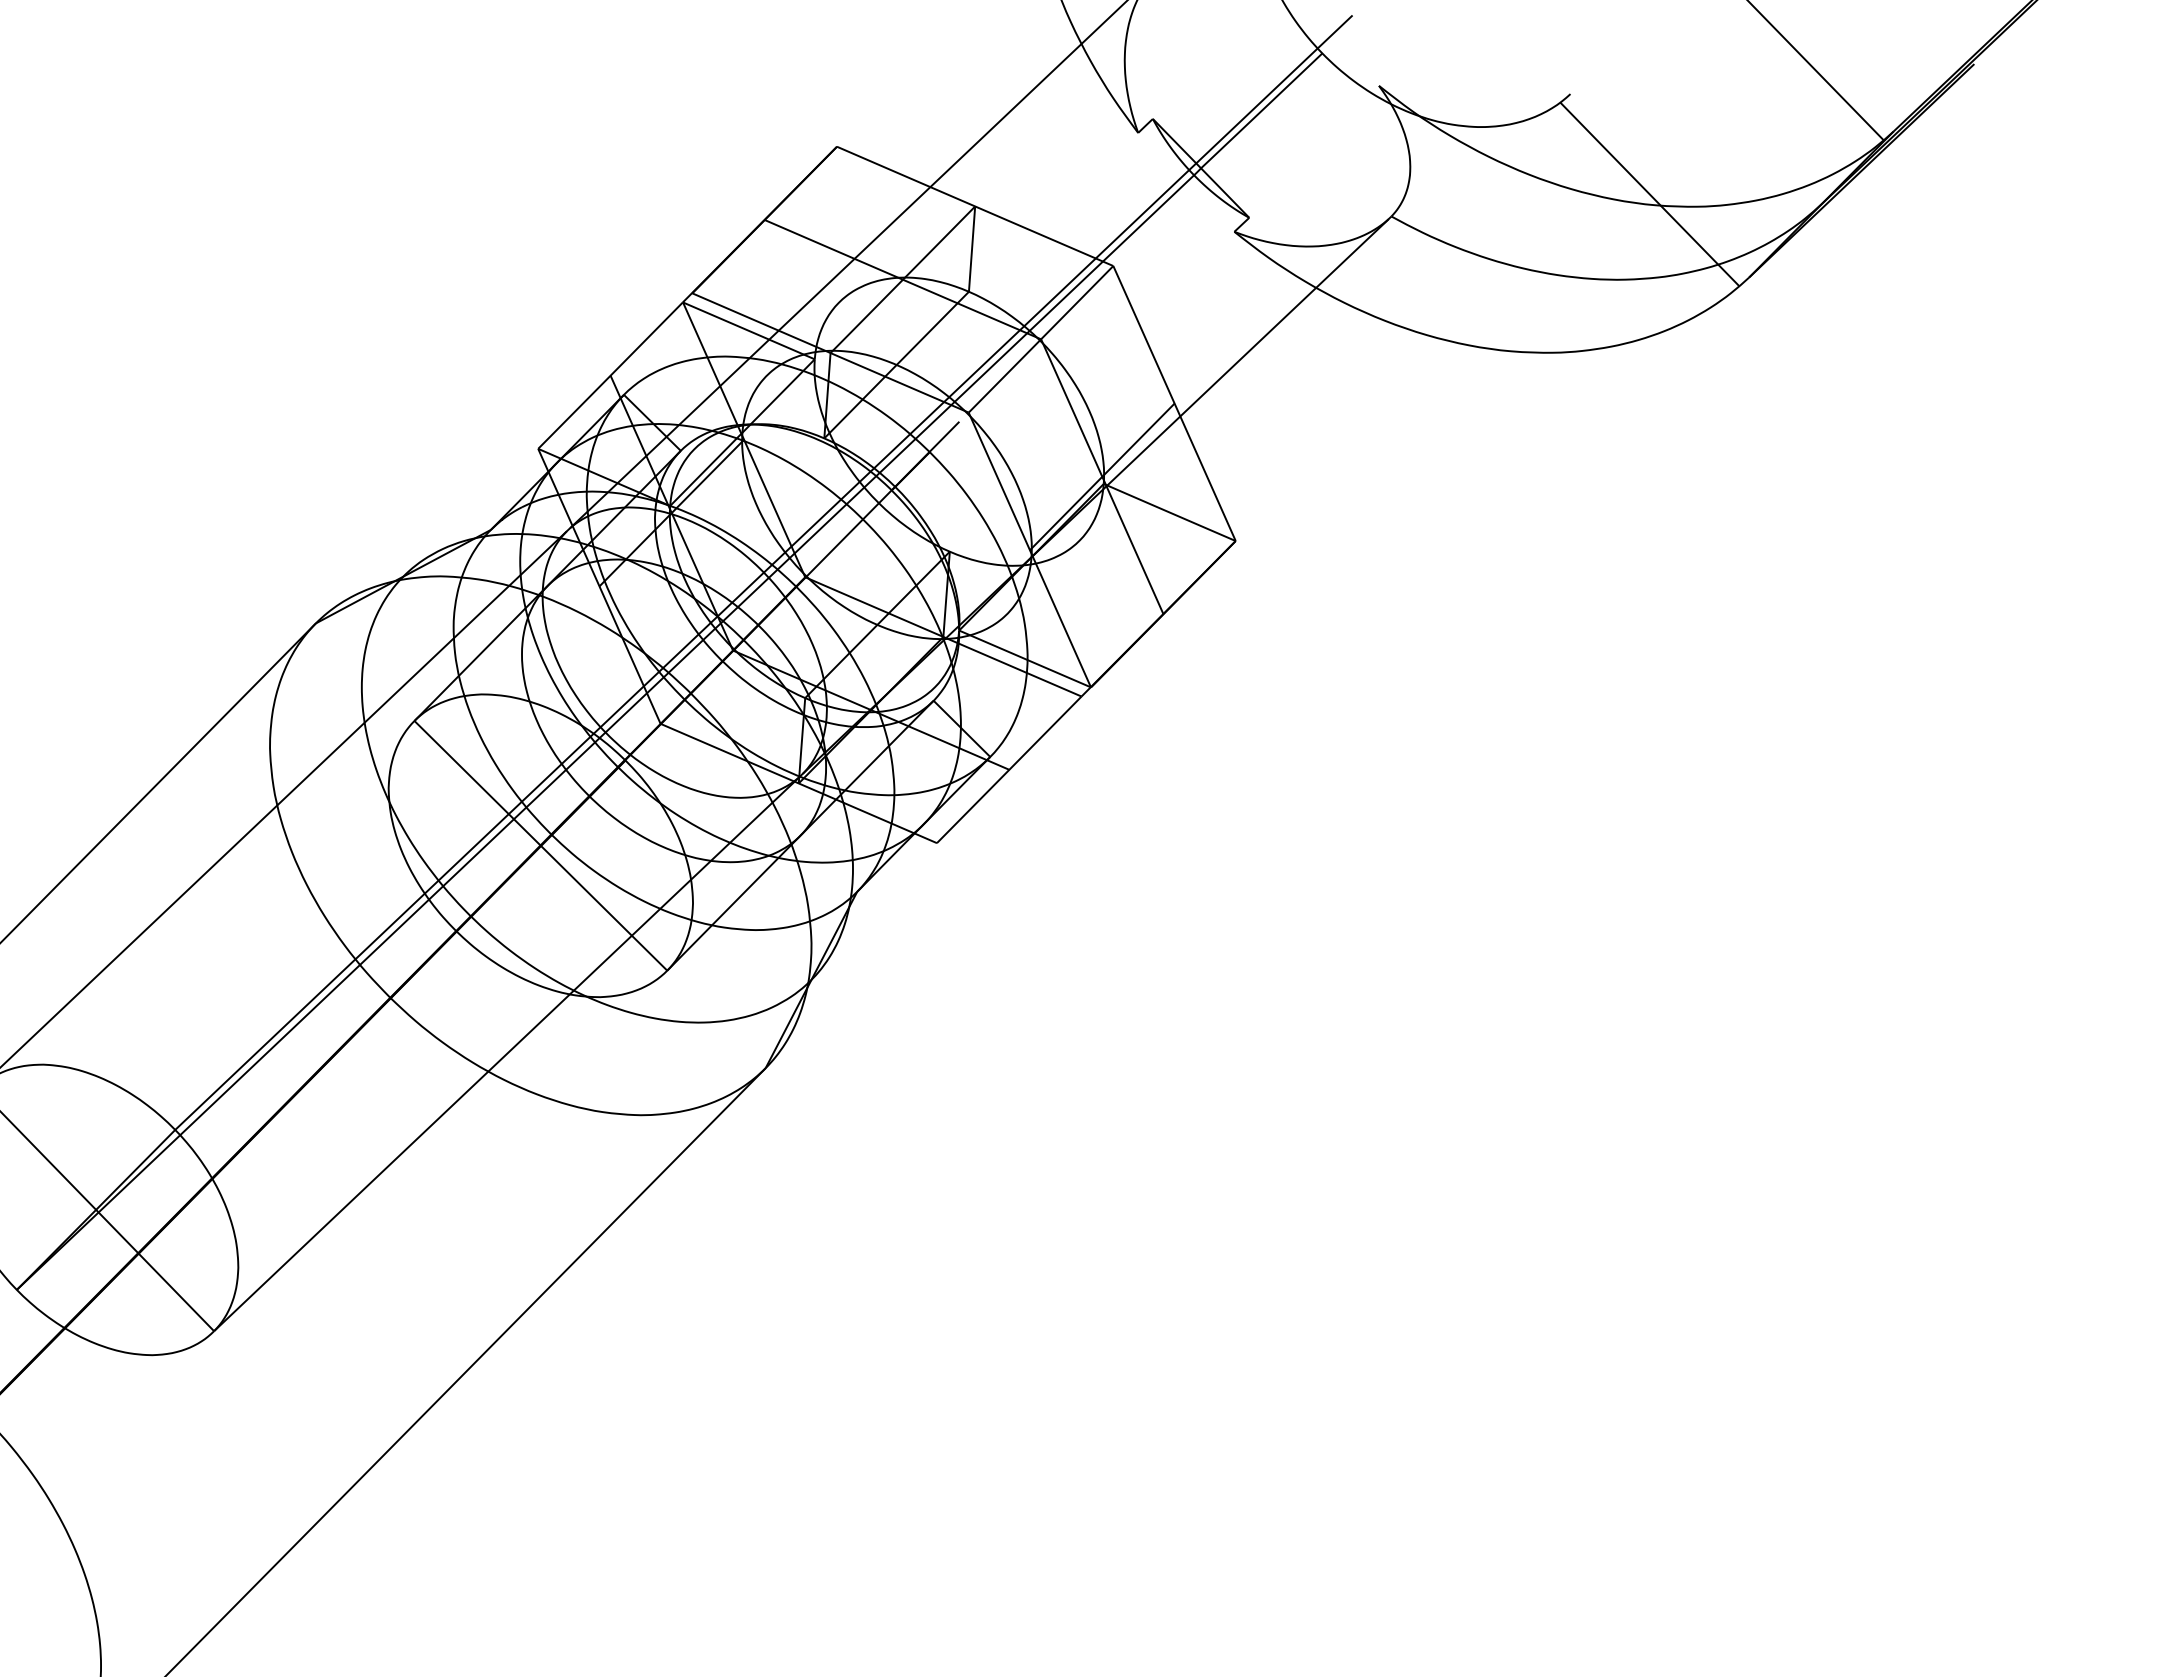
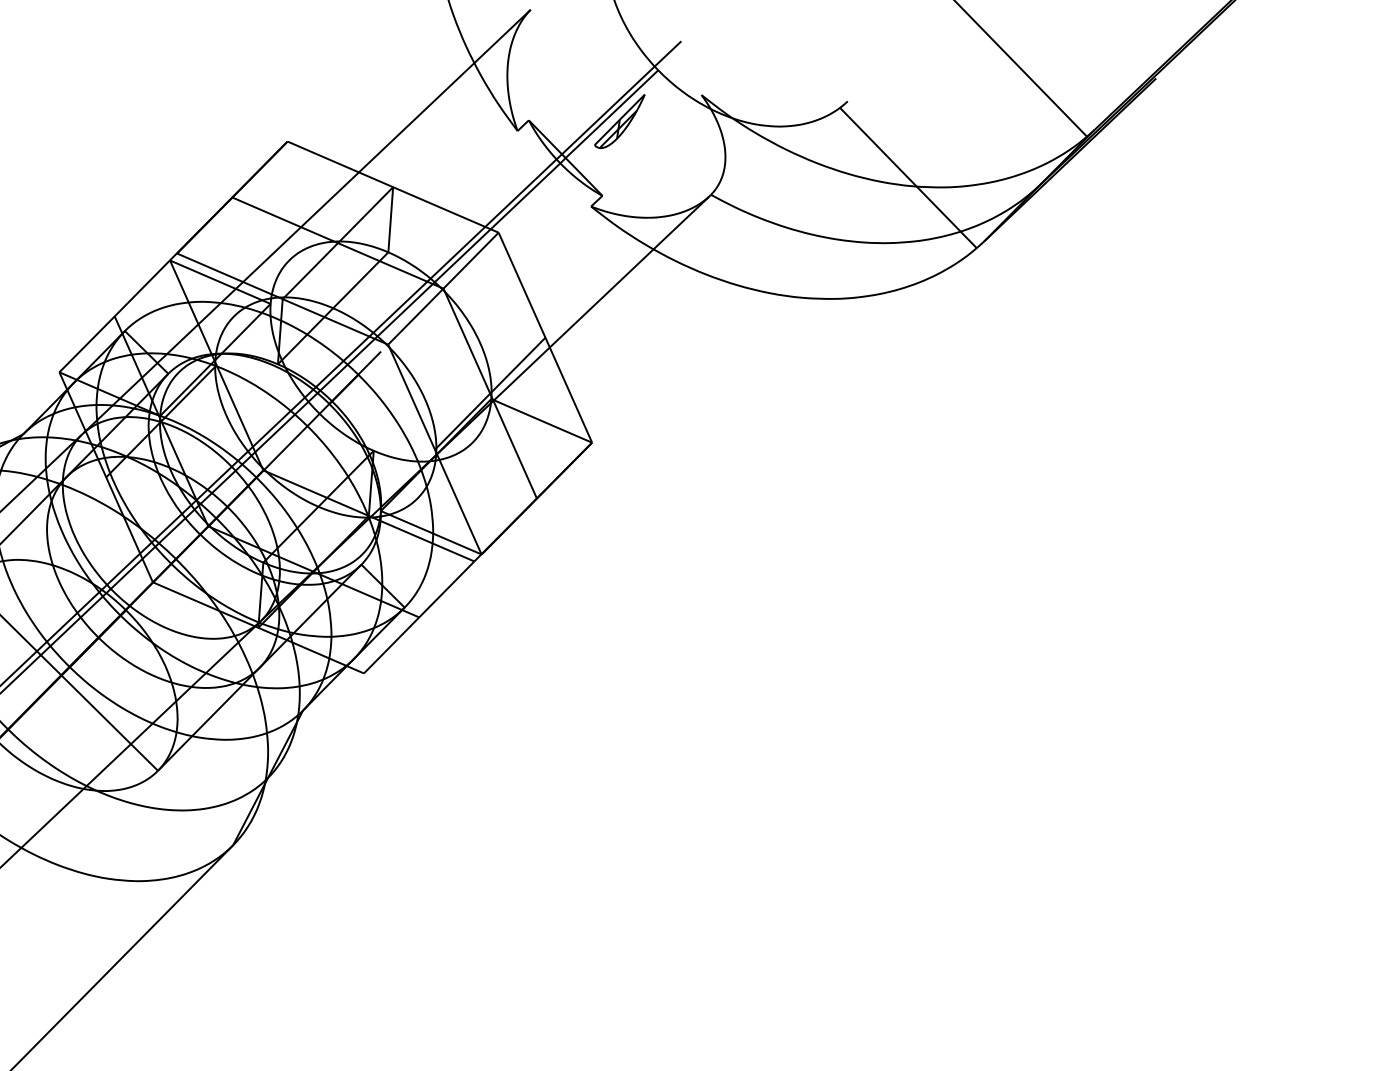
part: (1271, 120) -> (619, 121), added

